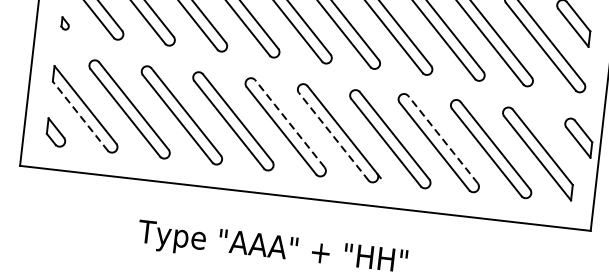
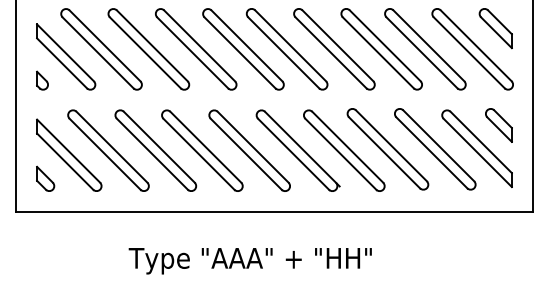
part: (65, 23) -> (42, 80), size x1.67
line: (80, 115) -> (65, 161), dashed -> solid
line: (289, 122) -> (252, 146), dashed -> solid
line: (333, 136) -> (293, 154), dashed -> solid
part: (577, 137) -> (498, 125), moved
line: (443, 139) -> (391, 145), dashed -> solid

